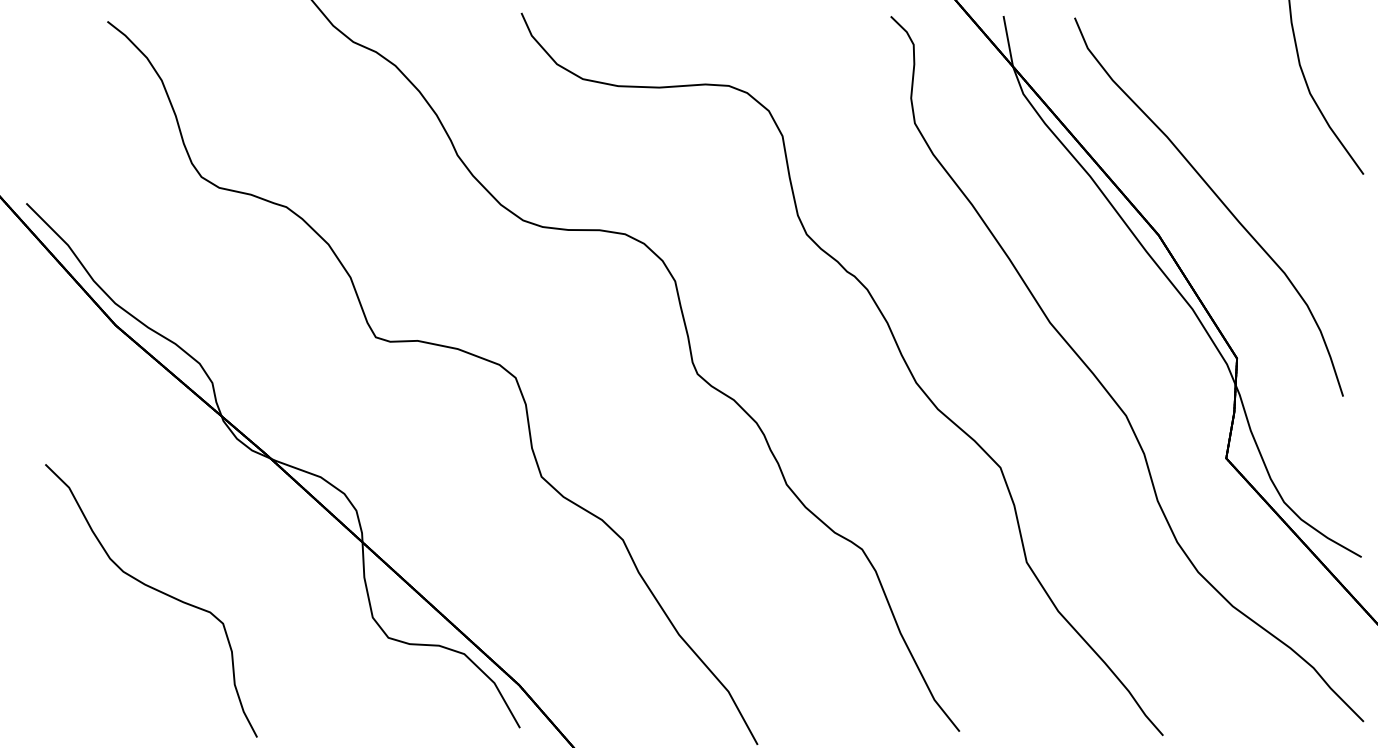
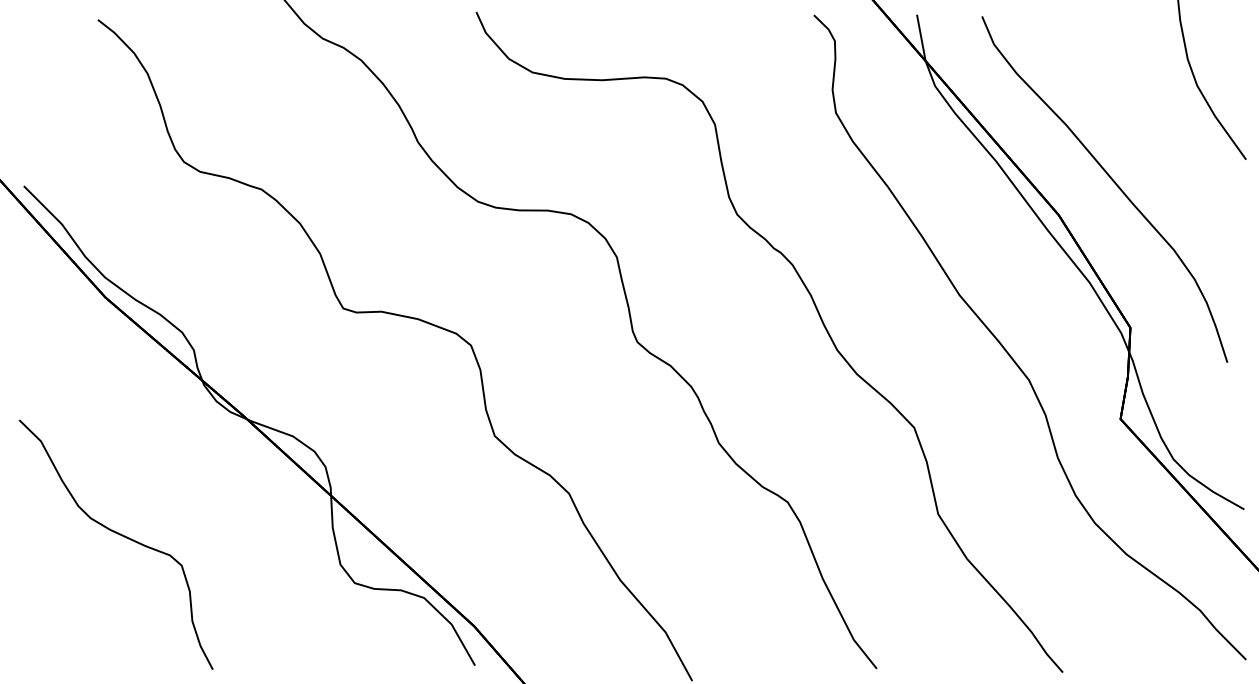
part: (155, 590) -> (119, 535), moved

